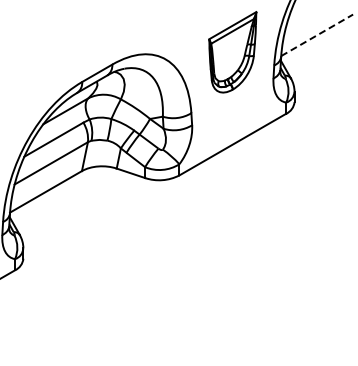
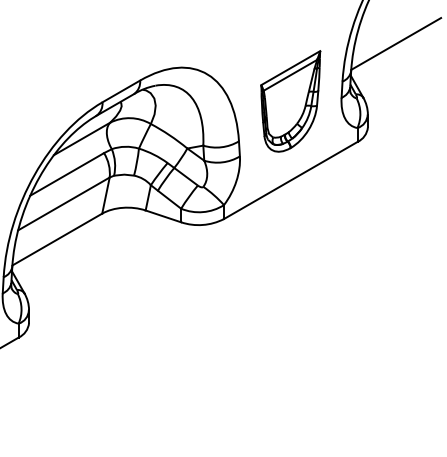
line: (317, 35) -> (396, 44), dashed -> solid
part: (232, 52) -> (290, 101), moved

